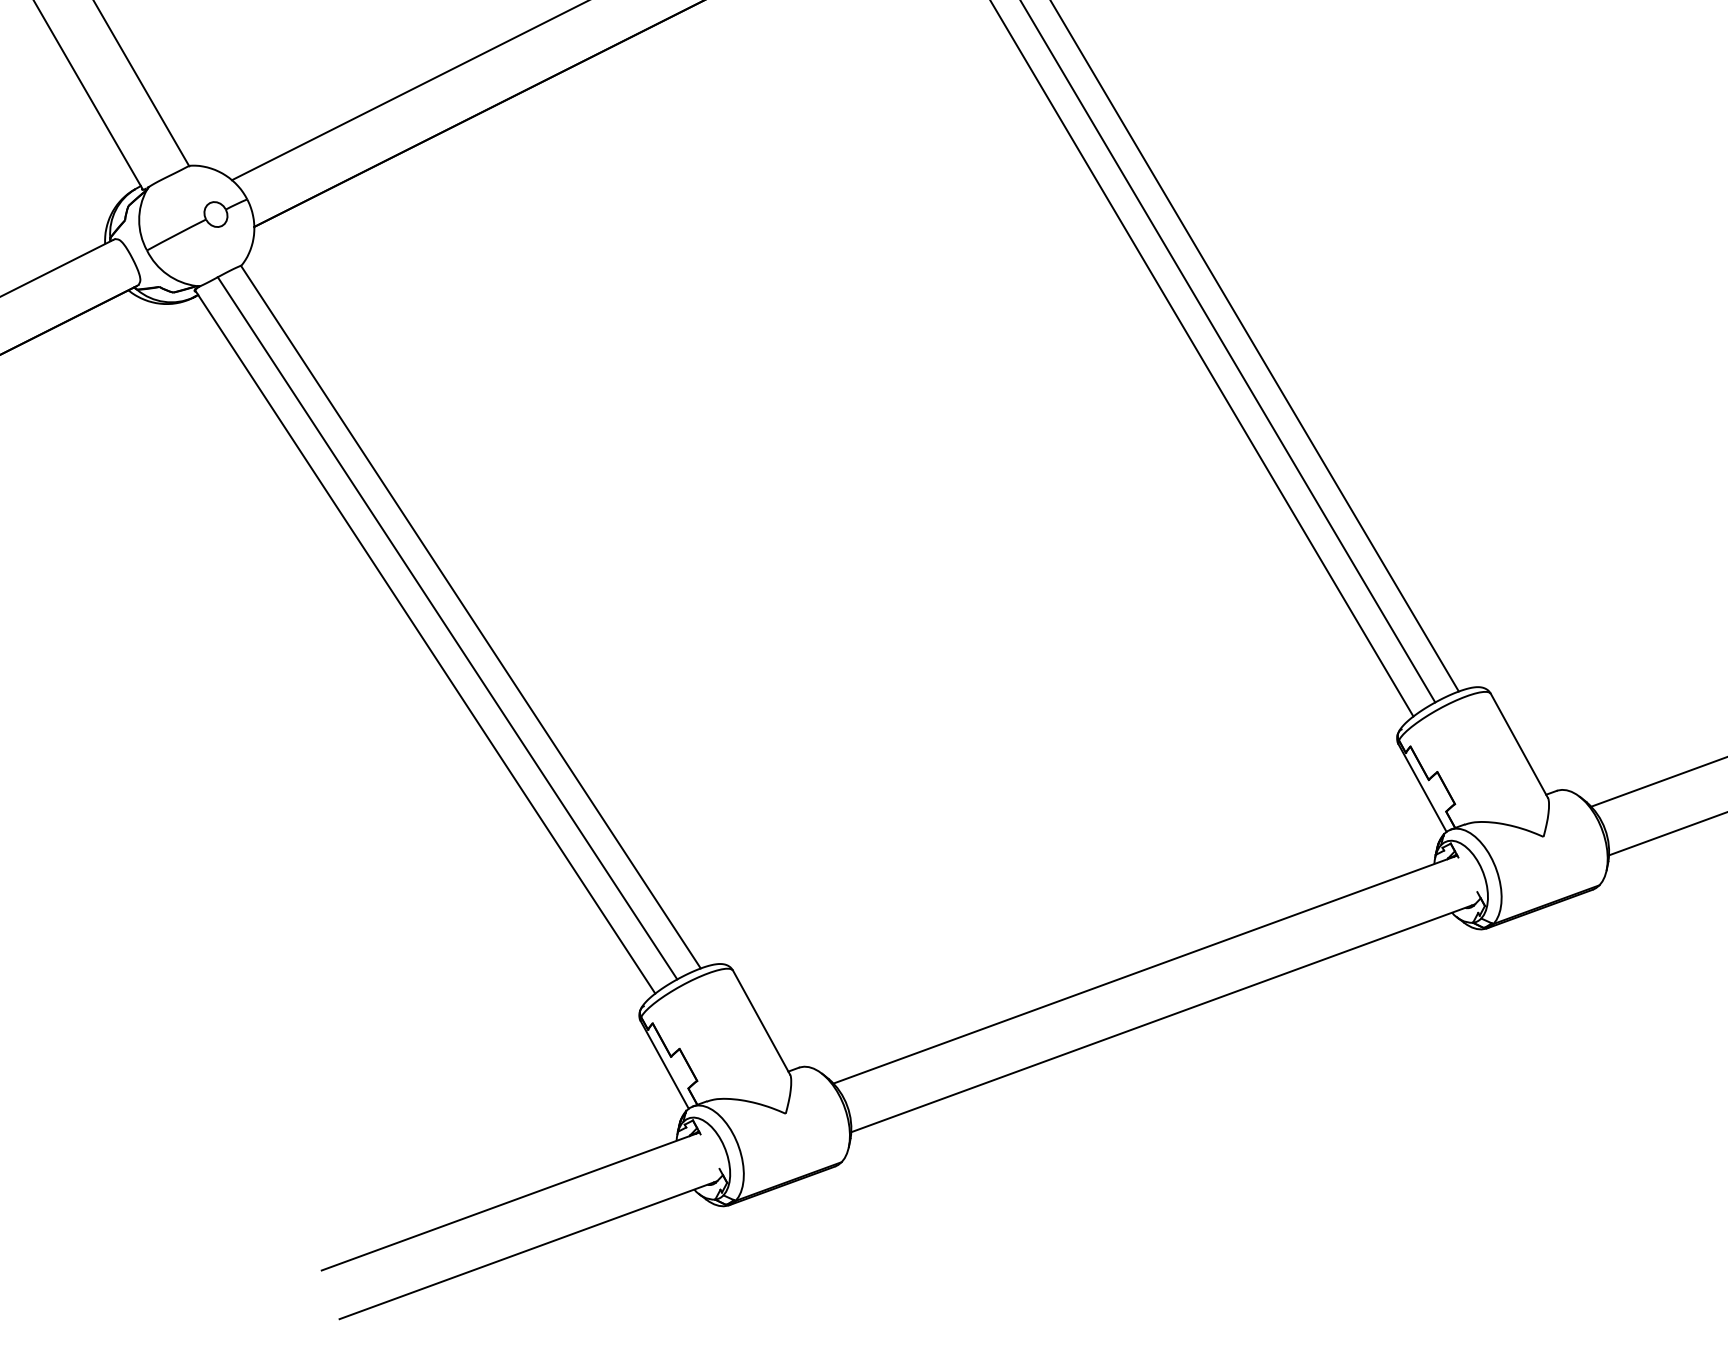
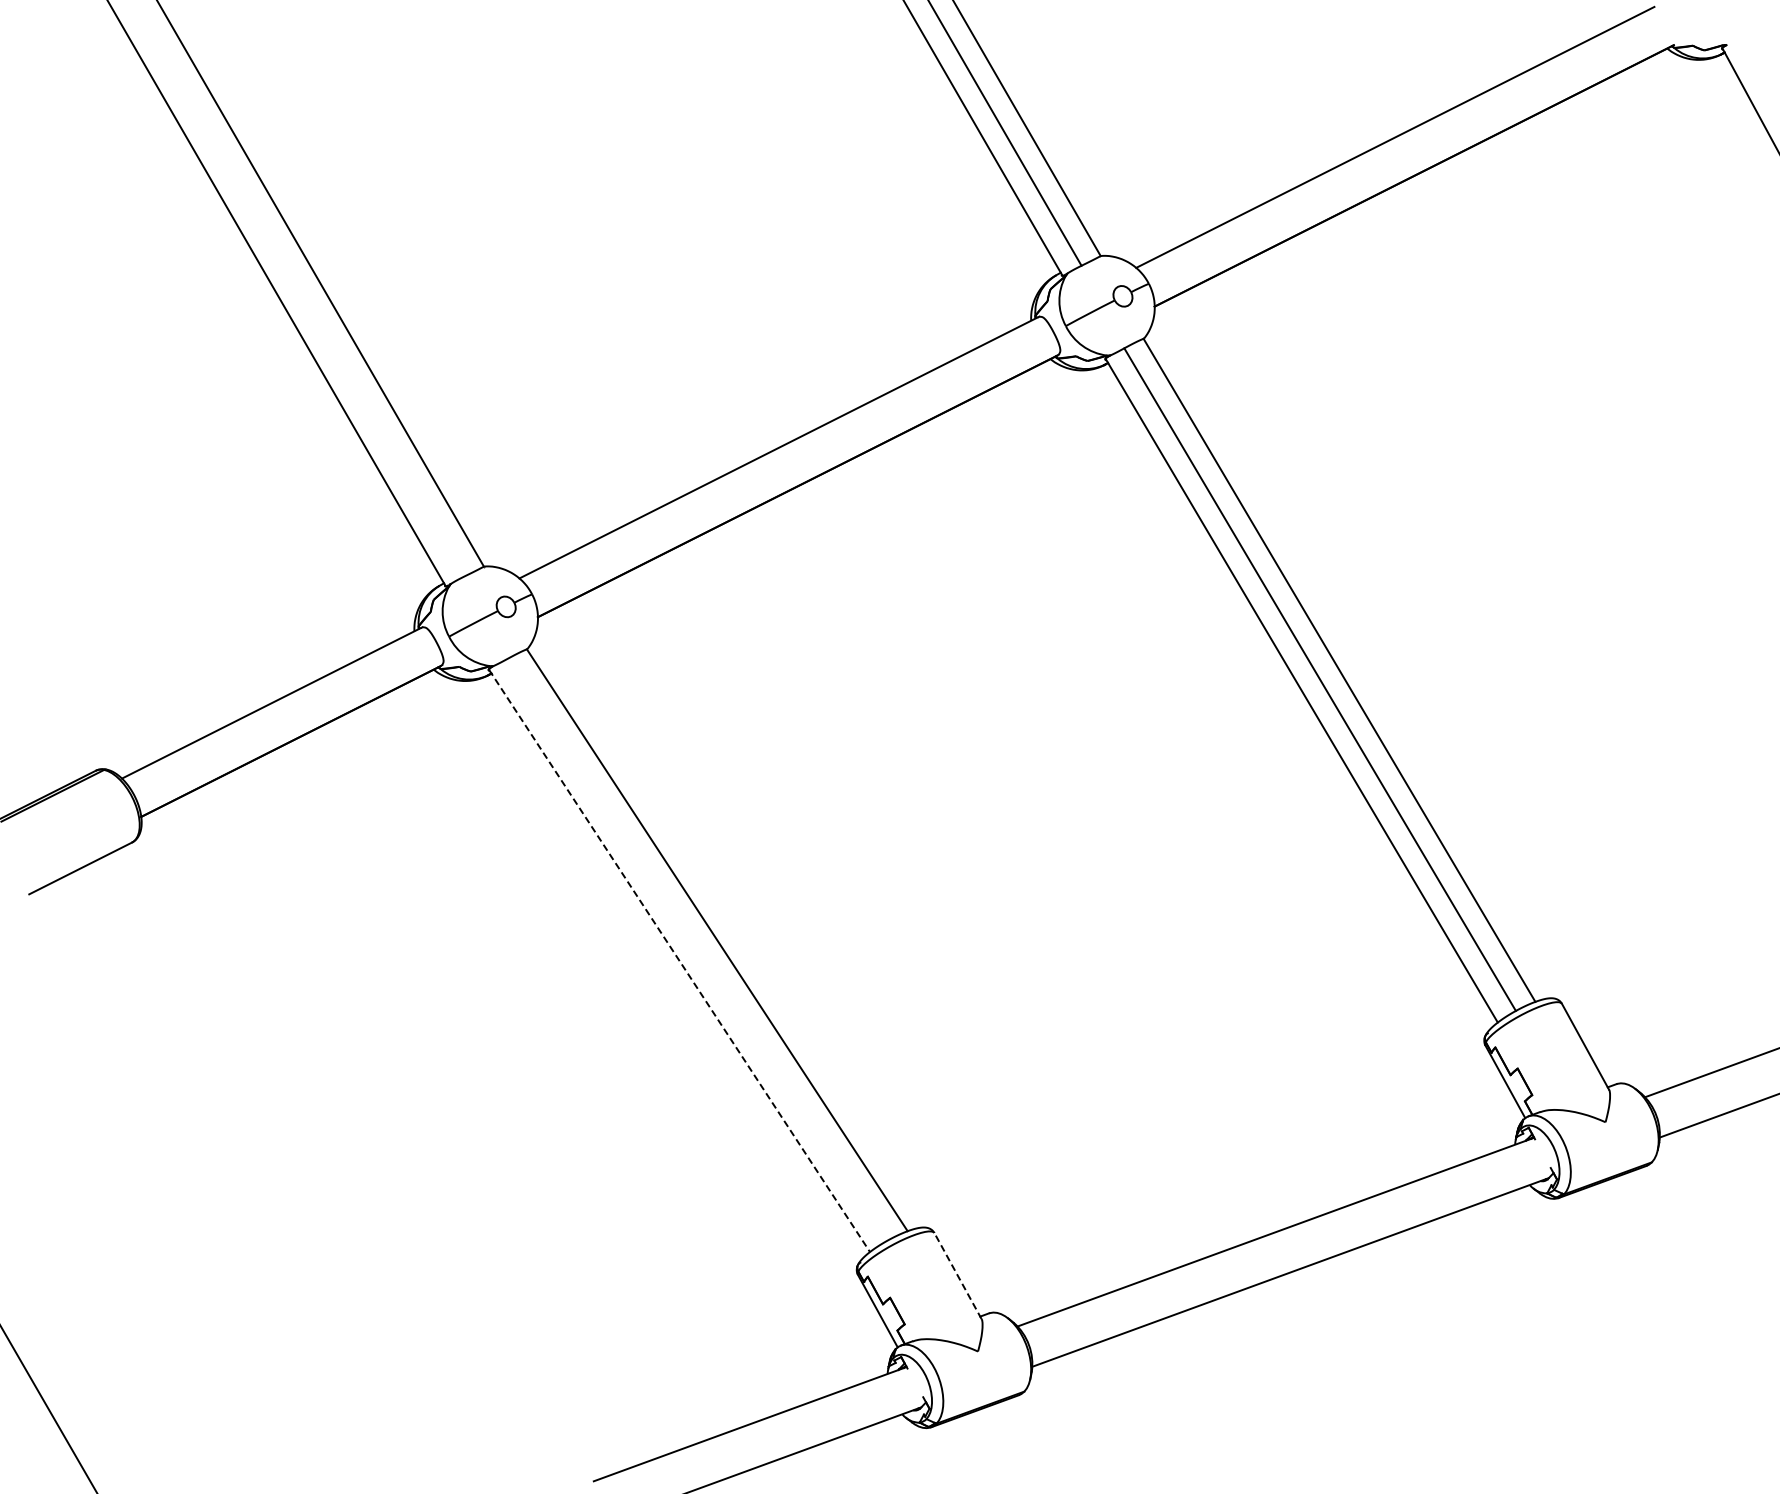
line: (446, 628) -> (697, 949), removed
line: (425, 641) -> (679, 960), solid -> dashed
line: (760, 1021) -> (957, 1275), solid -> dashed

